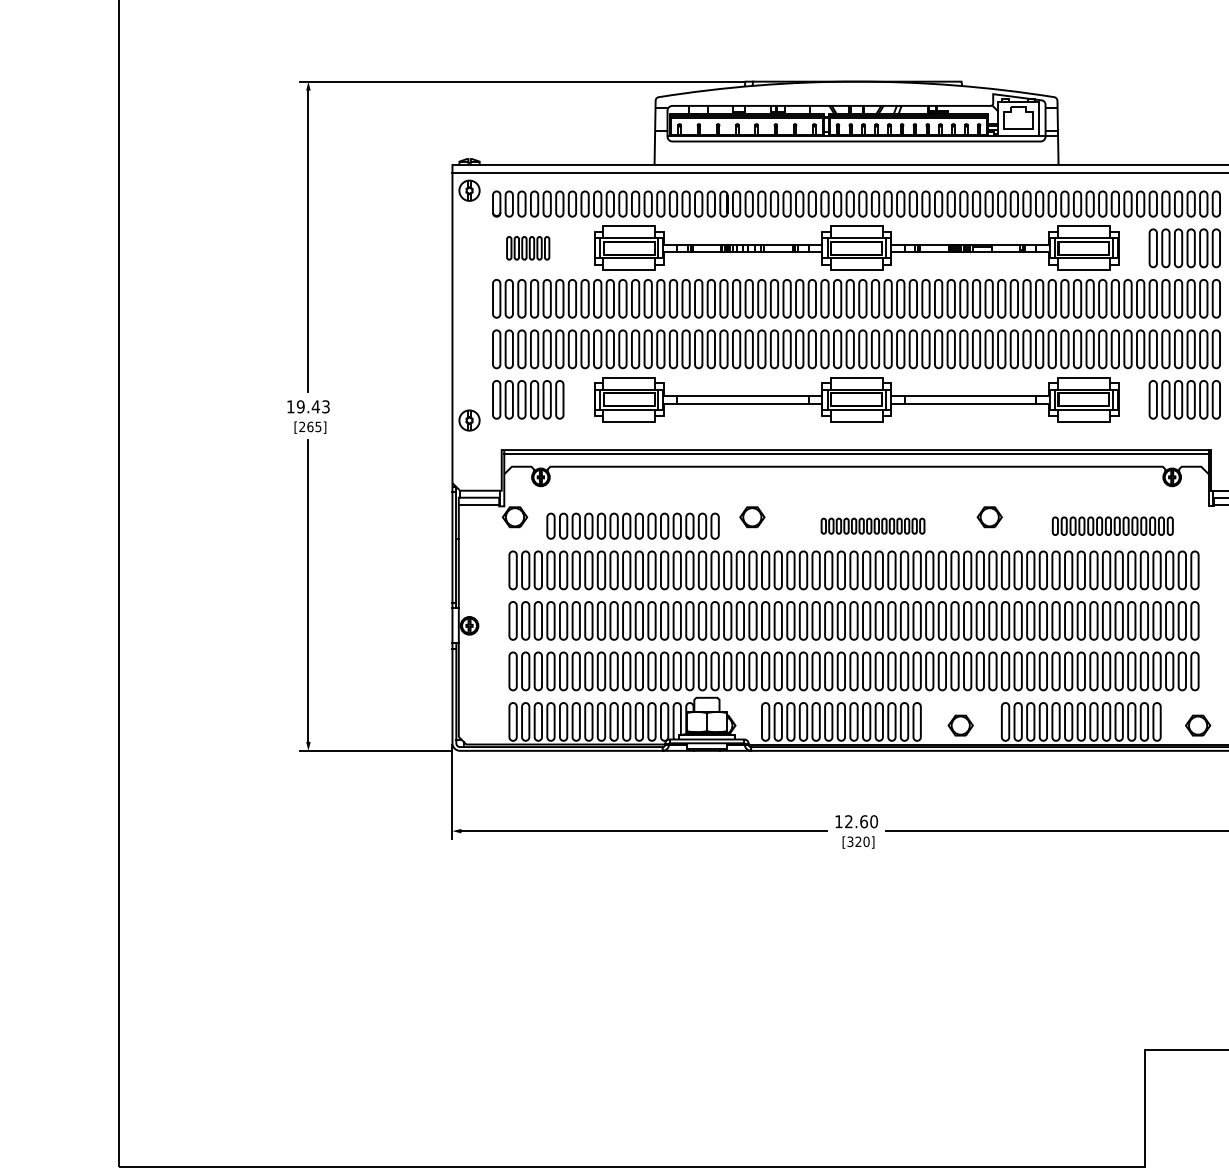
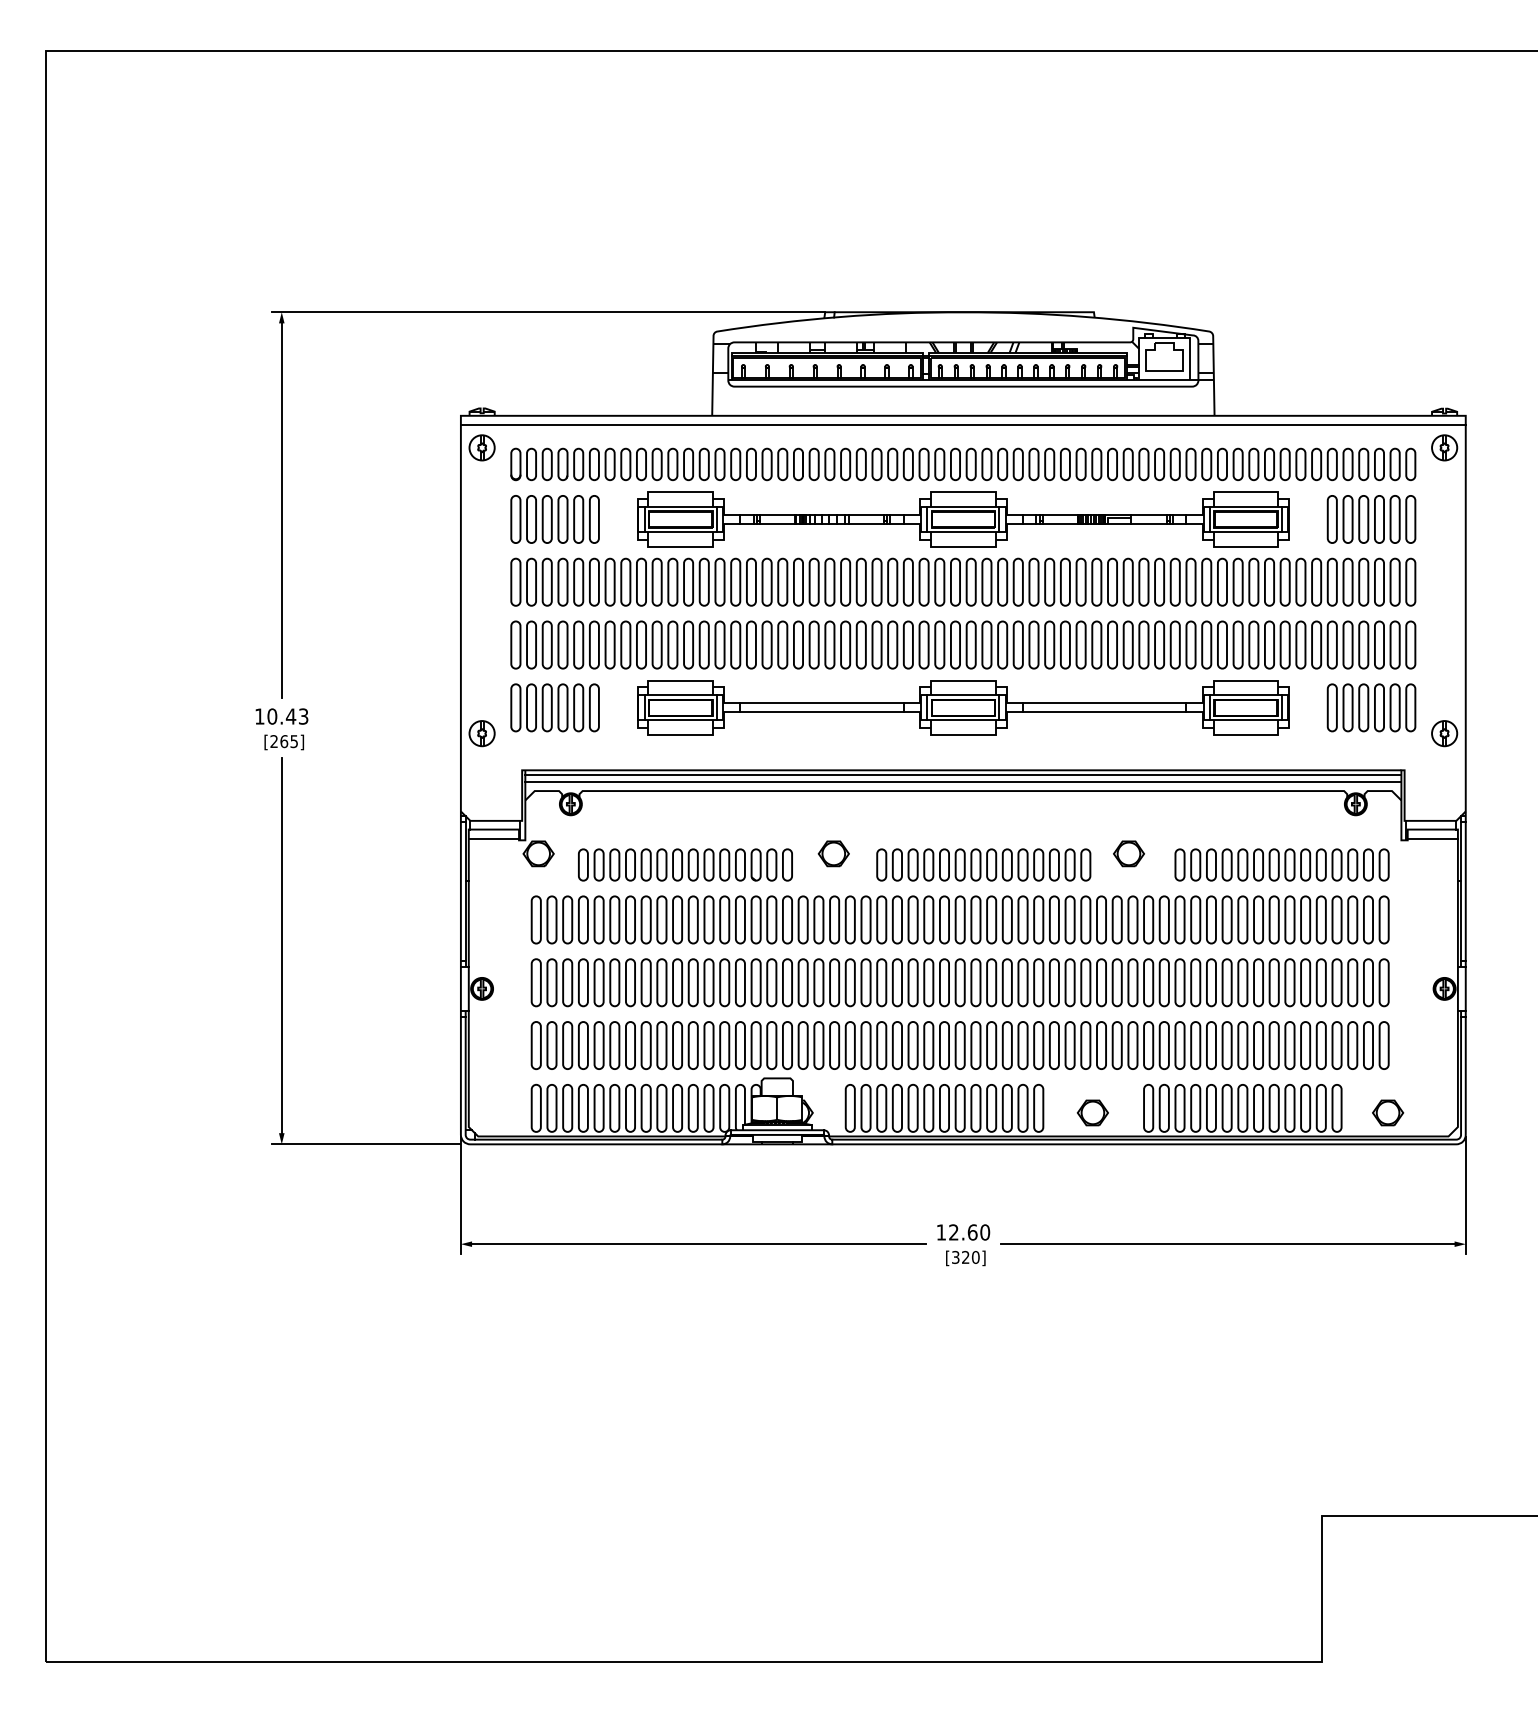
part: (527, 248) -> (554, 519), size x1.67
text: (300, 406) -> (272, 716), 19.43 -> 10.43
line: (856, 459) -> (963, 782), added
part: (872, 525) -> (983, 864), size x1.67
part: (1112, 525) -> (1281, 864), size x1.43

